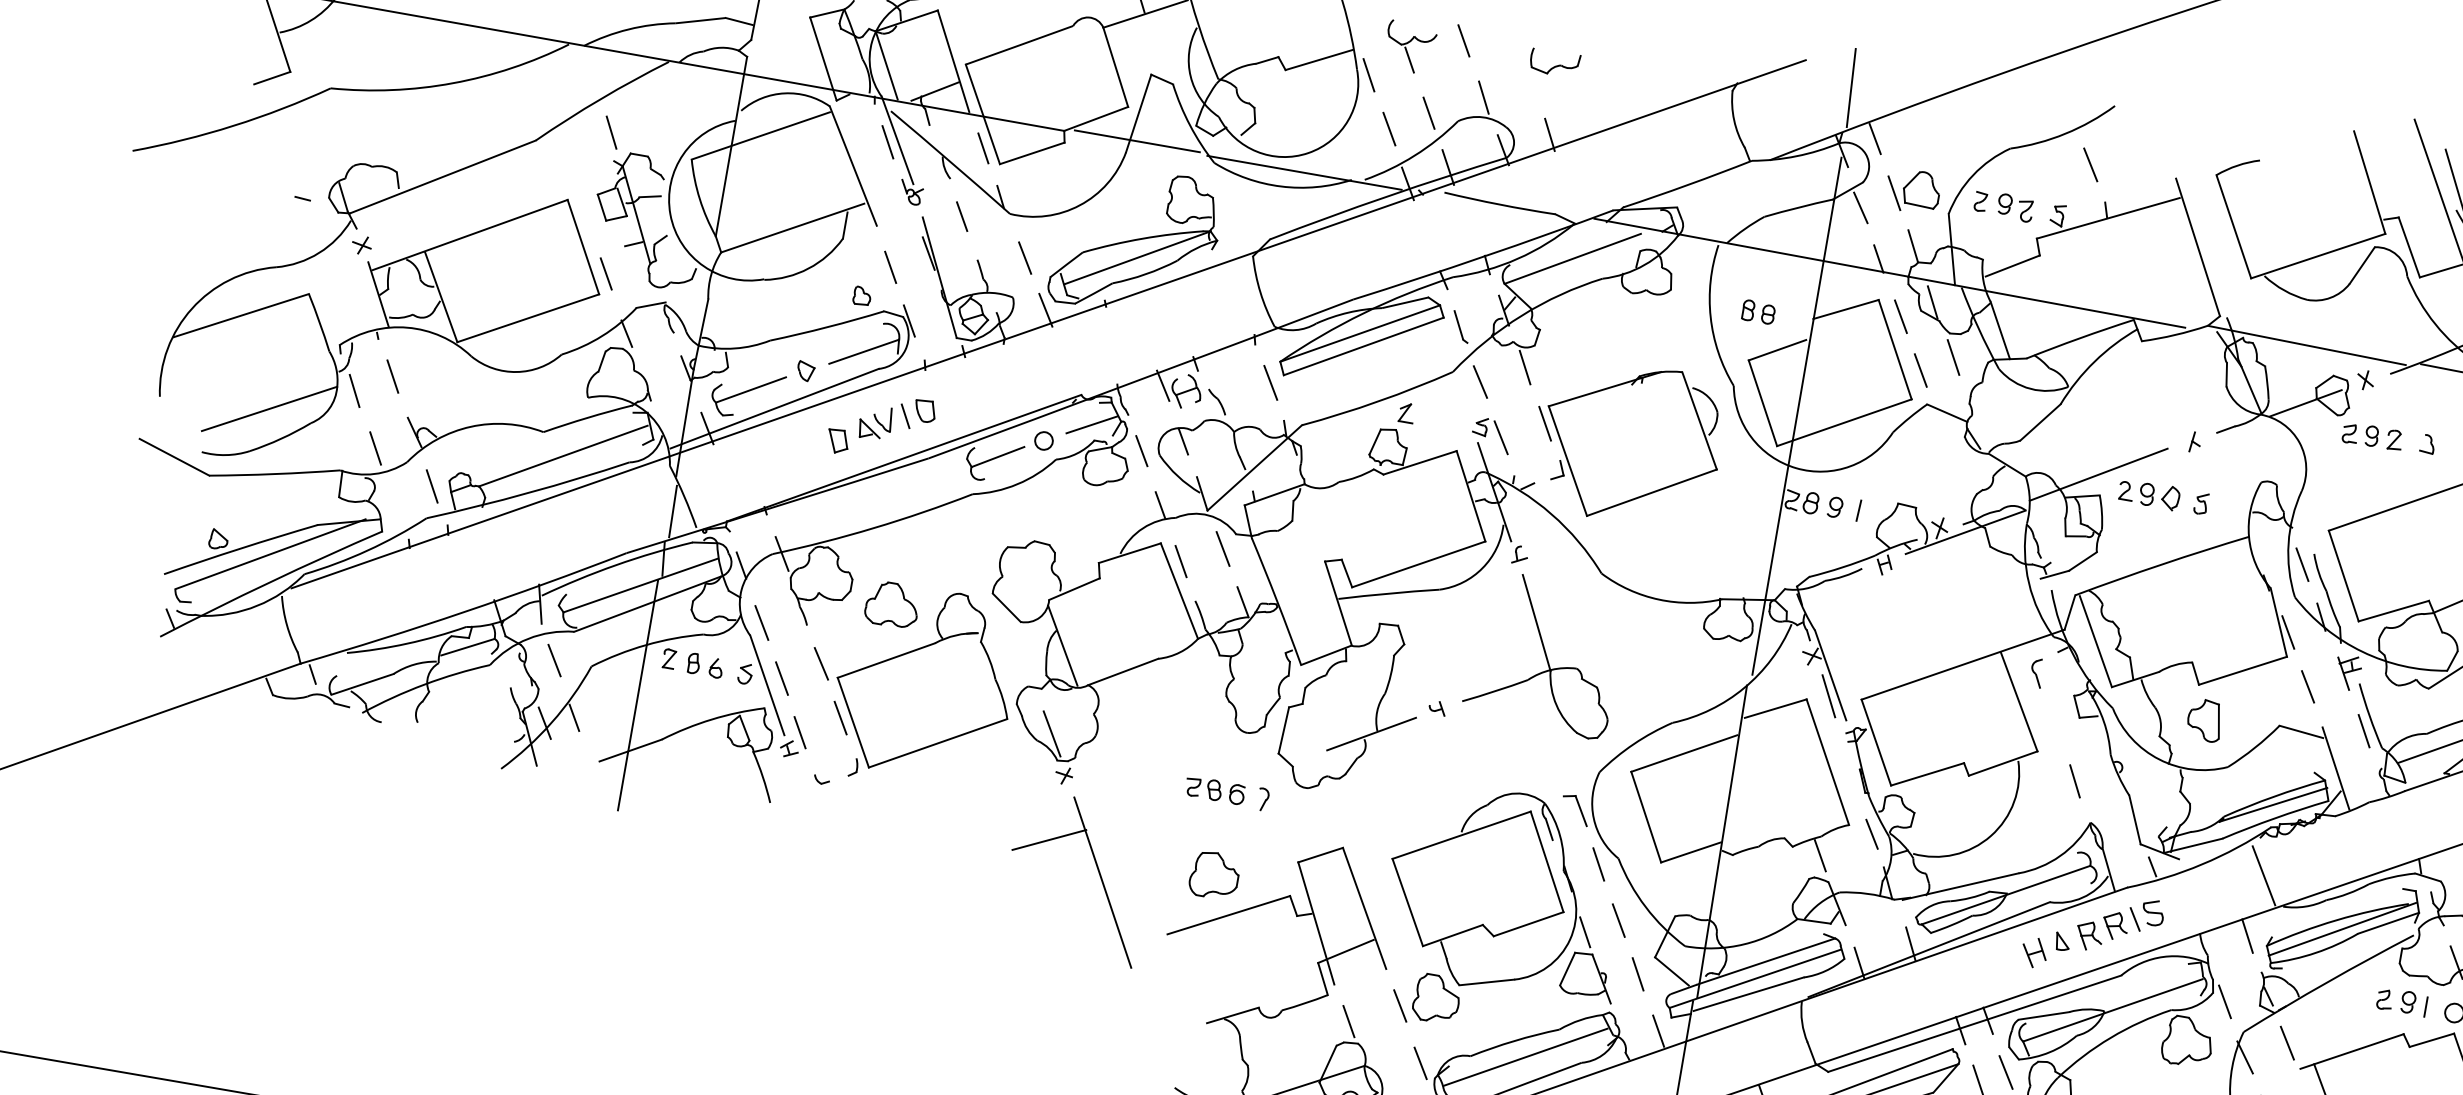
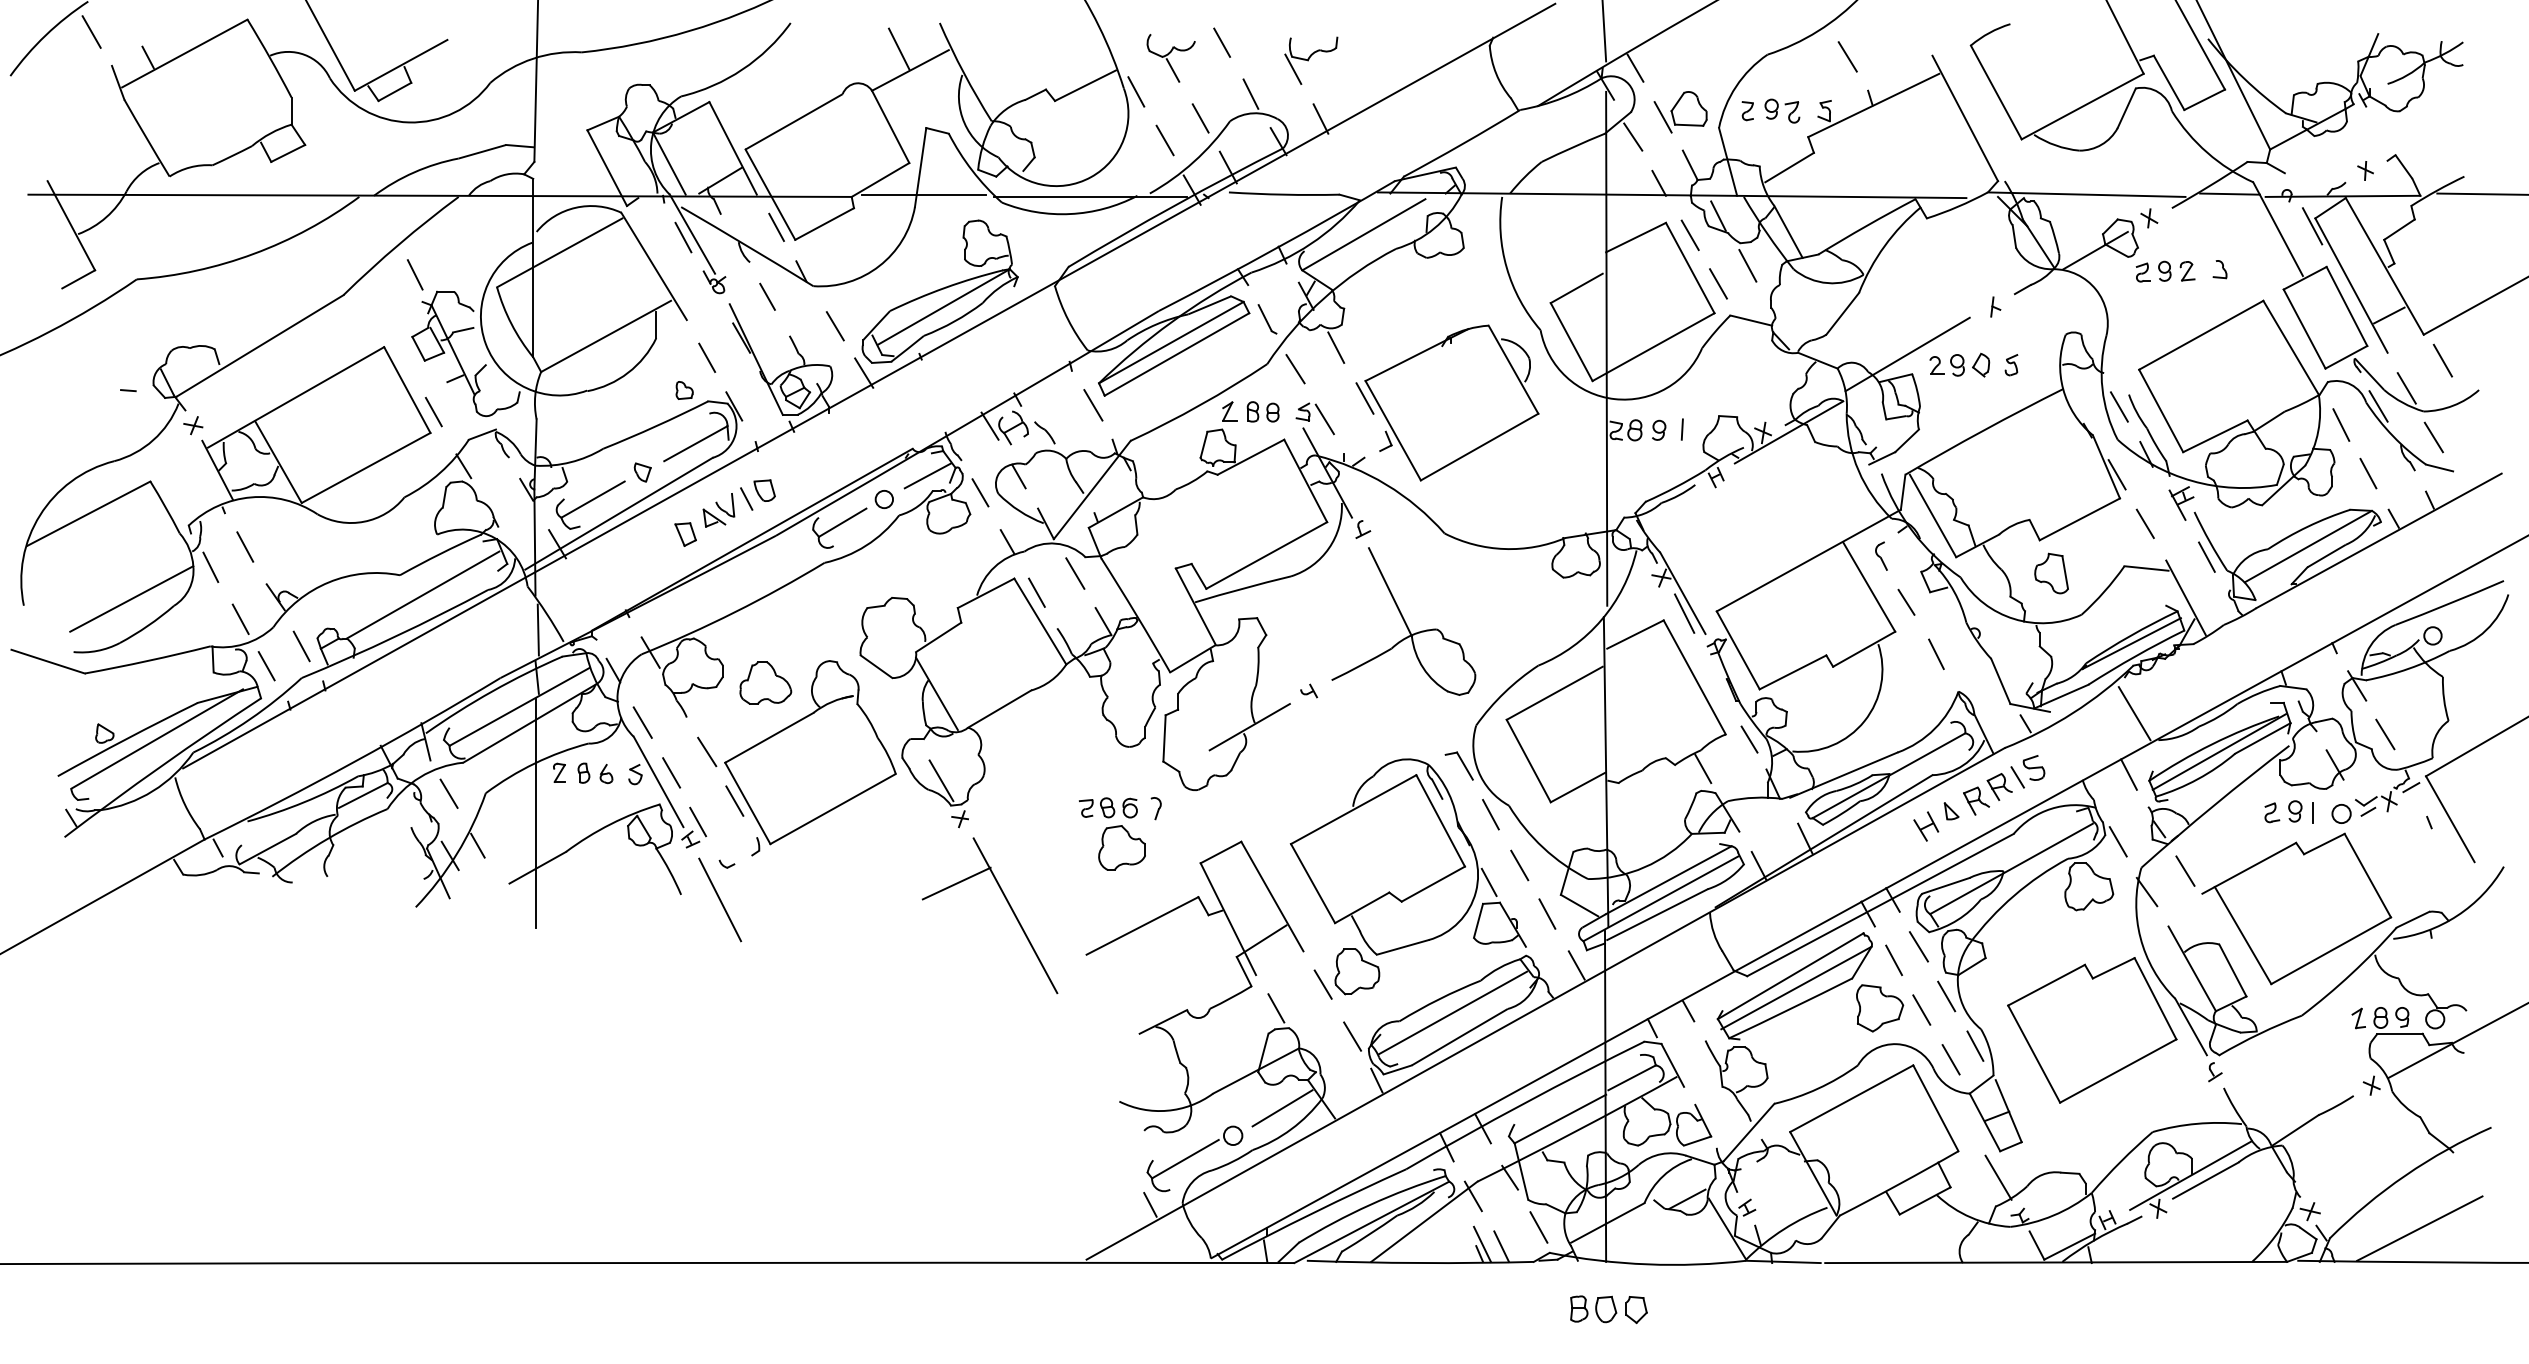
line: (1530, 80) -> (1293, 69), added
part: (1758, 311) -> (1262, 411), moved
line: (393, 500) -> (266, 666), added
line: (2054, 722) -> (1906, 601), added
line: (808, 814) -> (720, 899), added
part: (1214, 874) -> (1121, 847), moved

